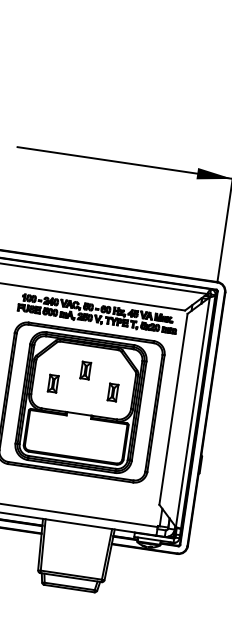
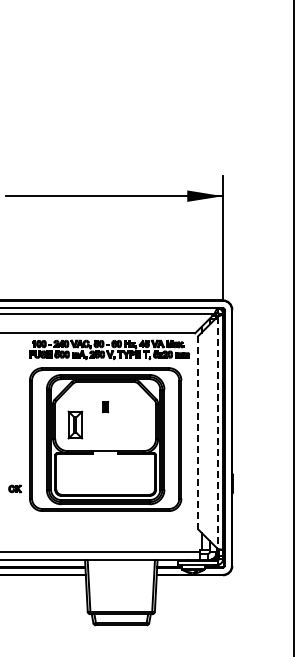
part: (85, 369) -> (105, 406), size x0.6
part: (53, 383) -> (75, 424), size x1.6
part: (112, 391) -> (135, 424), removed
line: (173, 410) -> (198, 433), solid -> dashed
line: (192, 412) -> (217, 433), solid -> dashed

